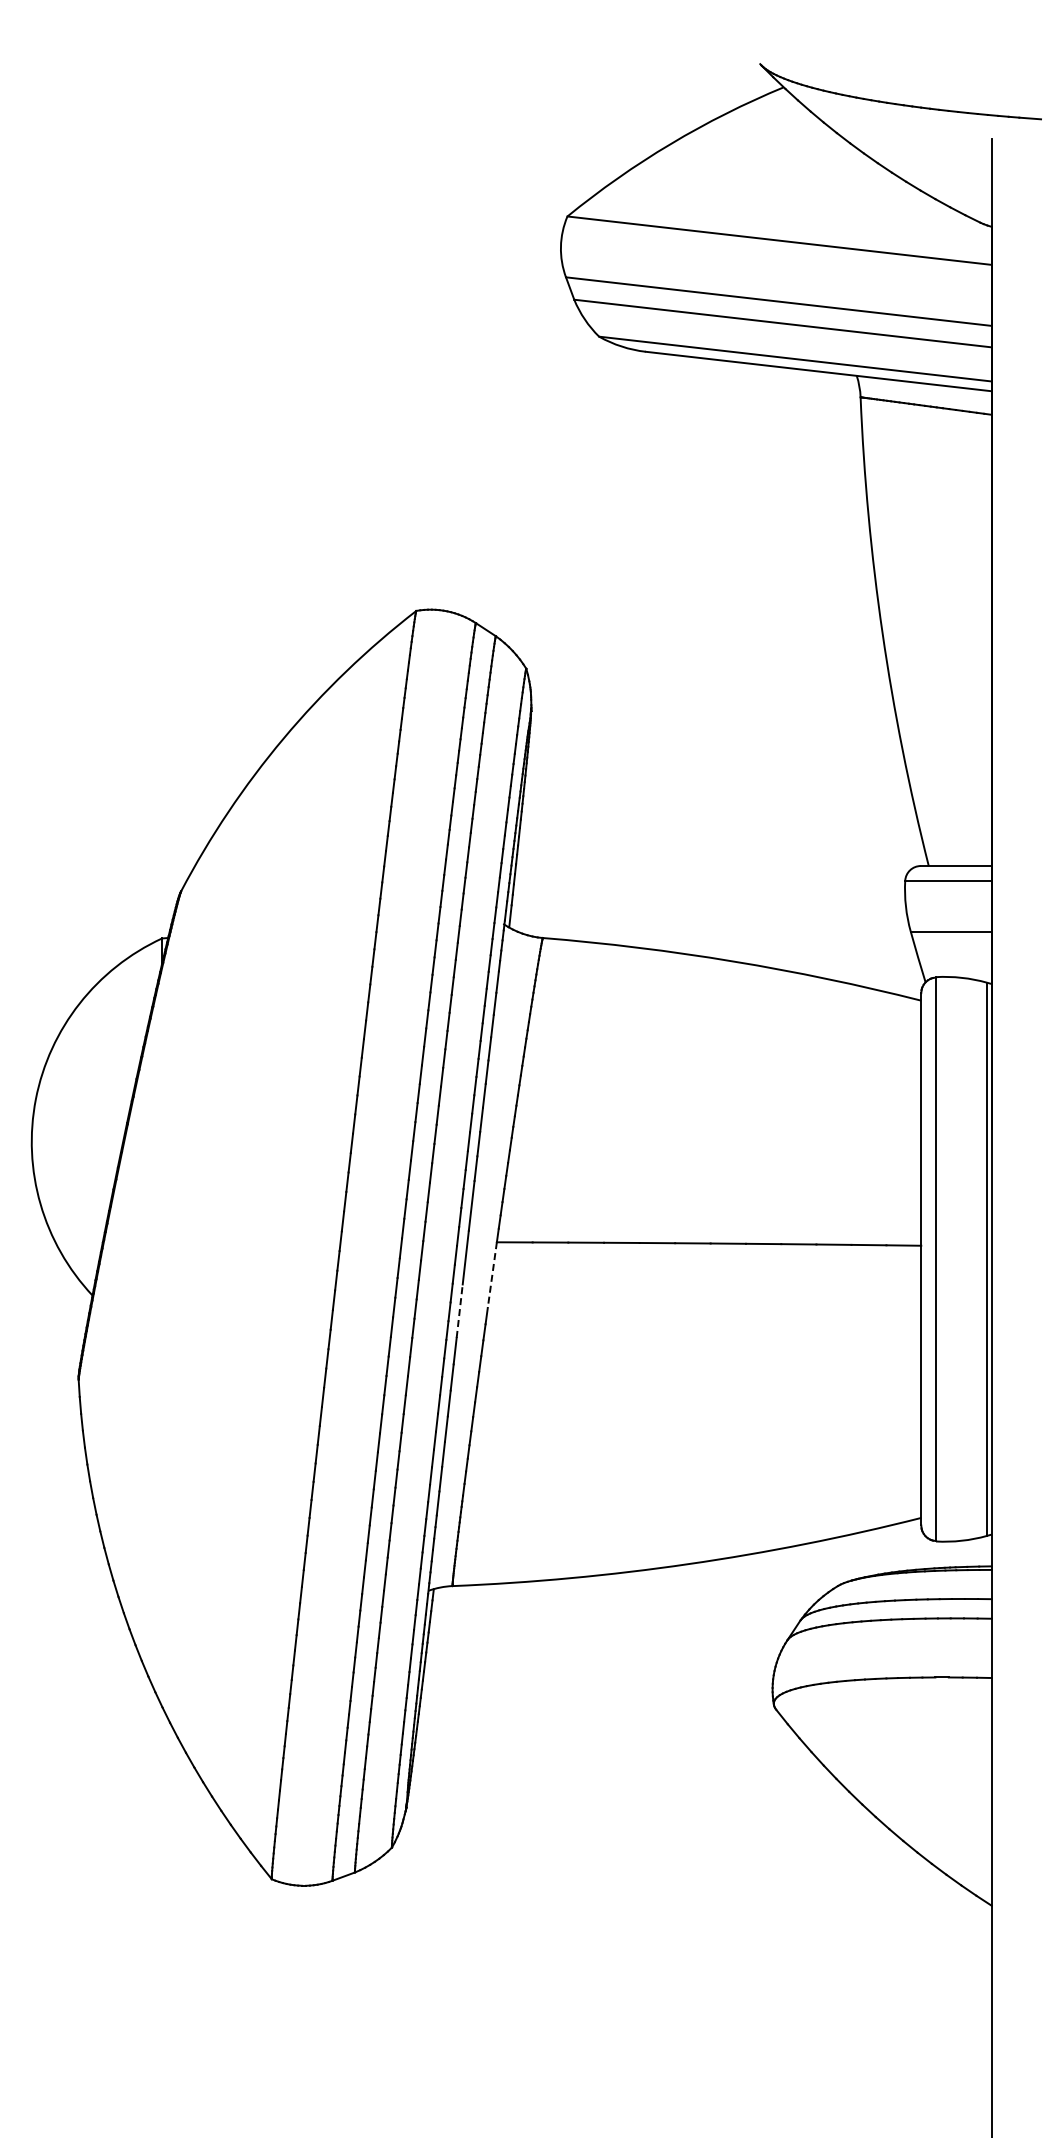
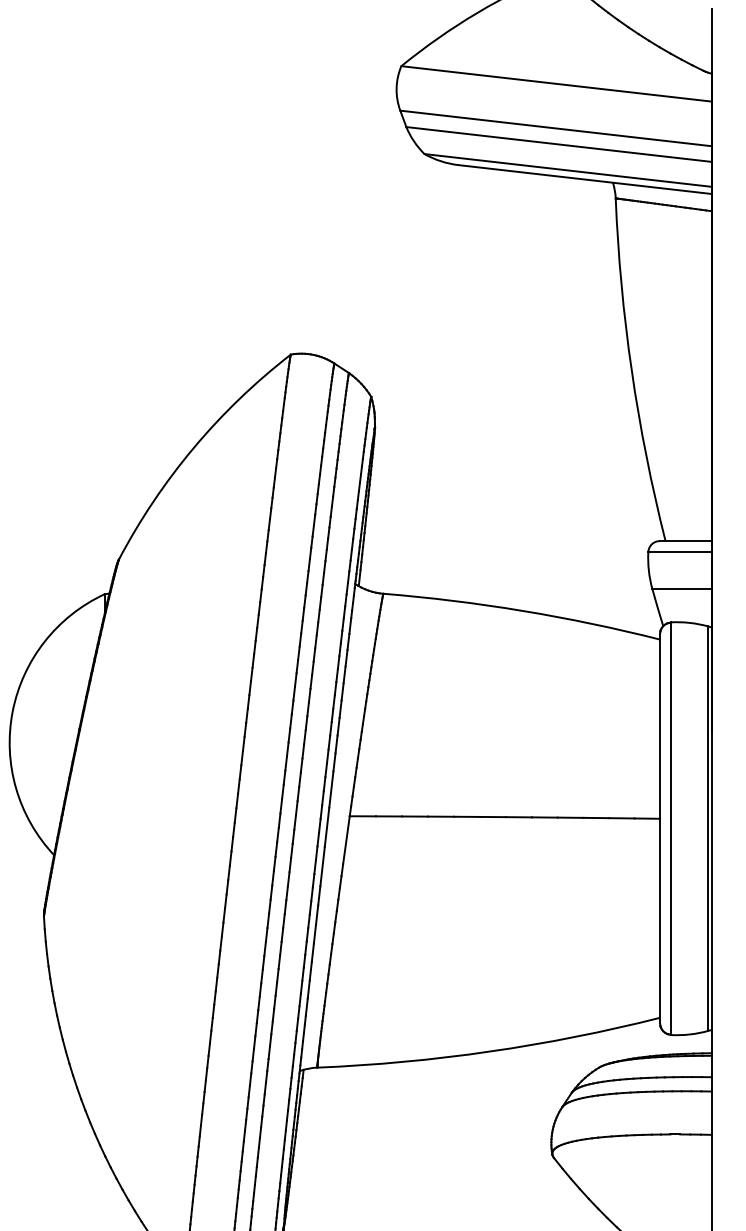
line: (492, 1275) -> (346, 840), dashed -> solid
line: (459, 1311) -> (322, 866), dashed -> solid

